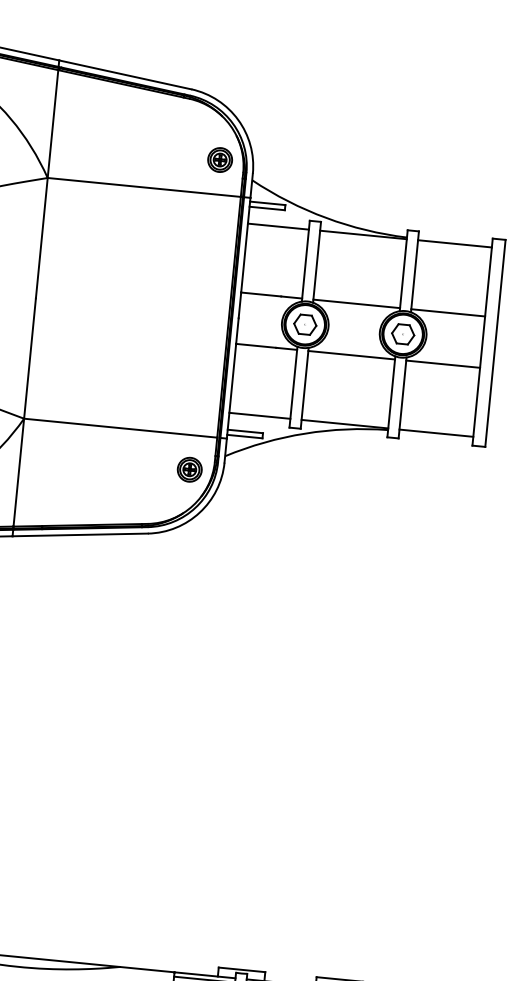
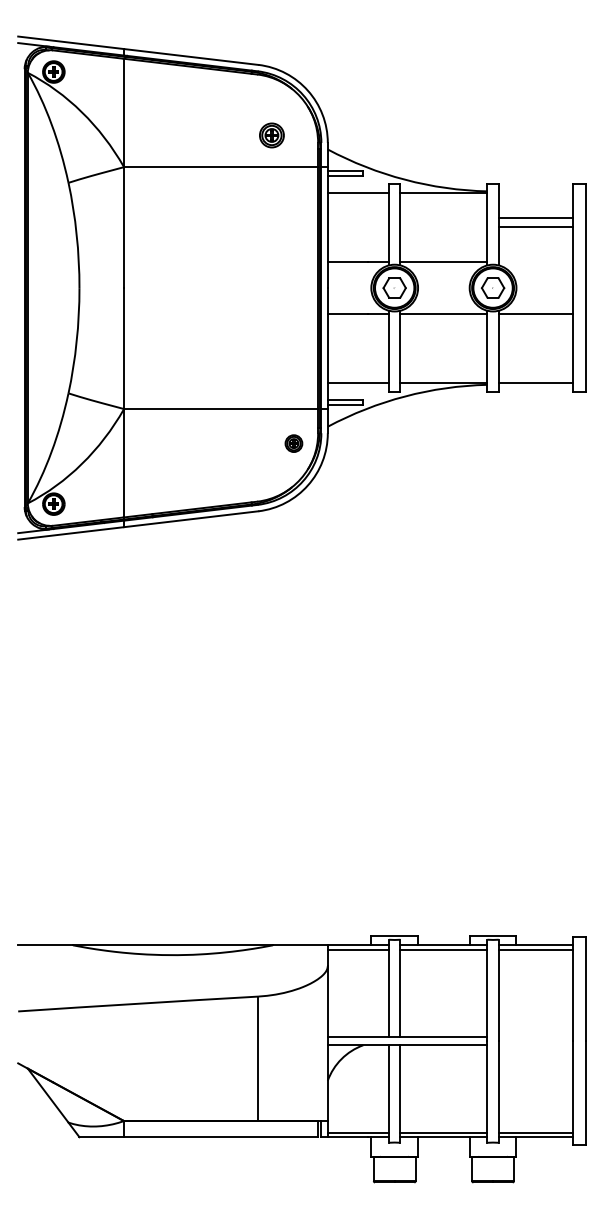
part: (219, 160) -> (271, 135), moved
line: (454, 243) -> (535, 217), moved
line: (447, 313) -> (535, 227), moved
part: (189, 469) -> (293, 443), size x0.7

